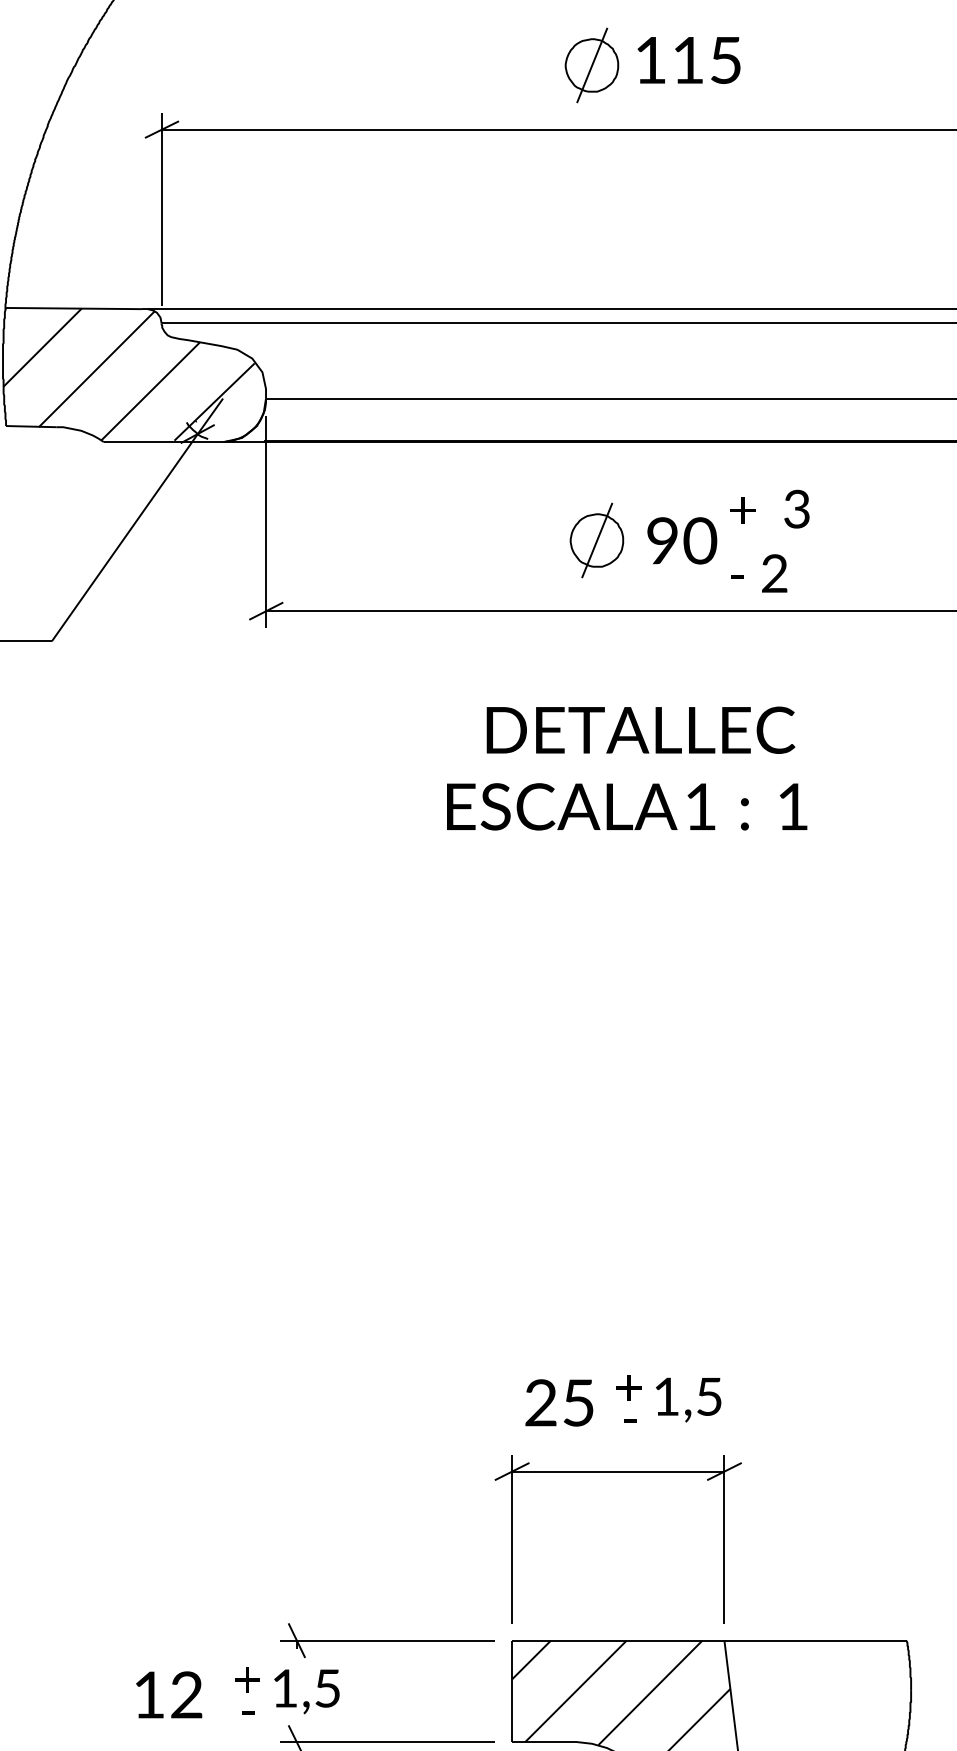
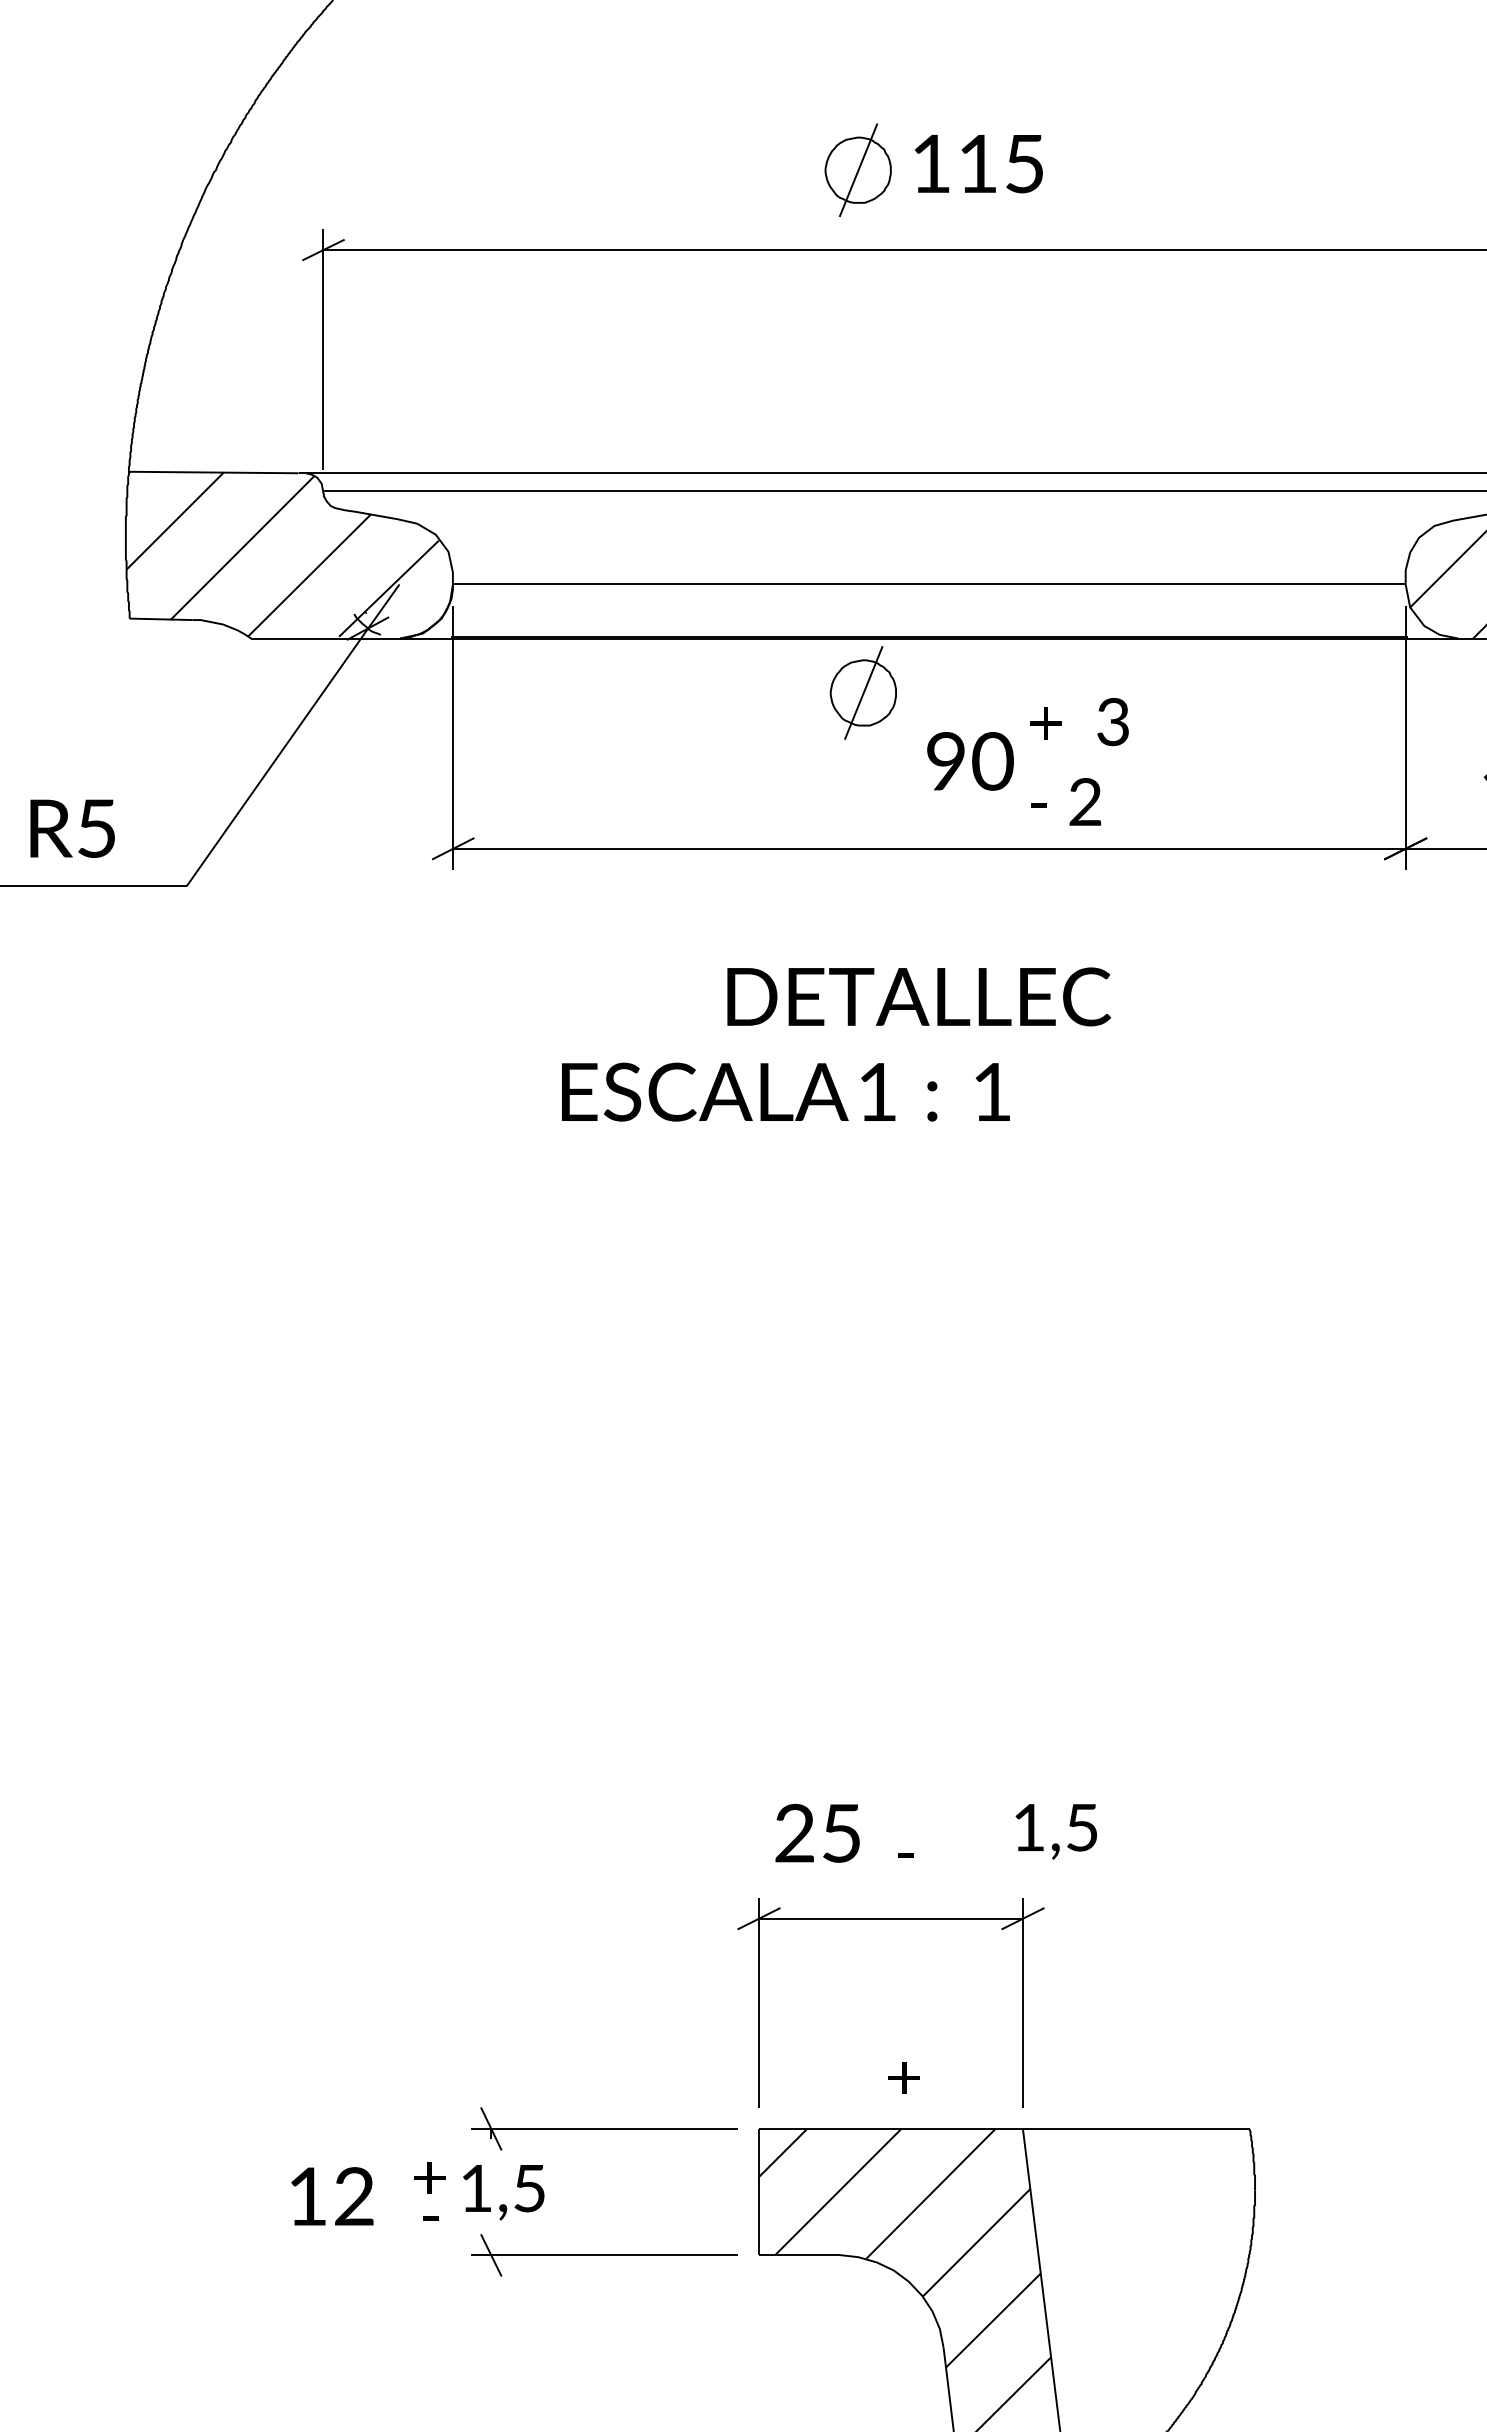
part: (596, 540) -> (862, 692), moved
text: (626, 806) -> (785, 1091), moved
text: (628, 1387) -> (903, 2077), moved
text: (687, 1399) -> (1055, 1831), moved

